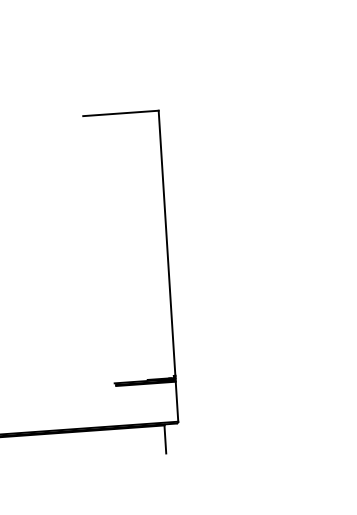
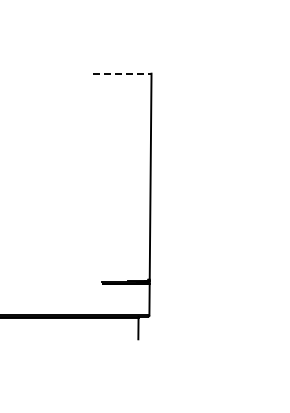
line: (121, 113) -> (122, 73), solid -> dashed

